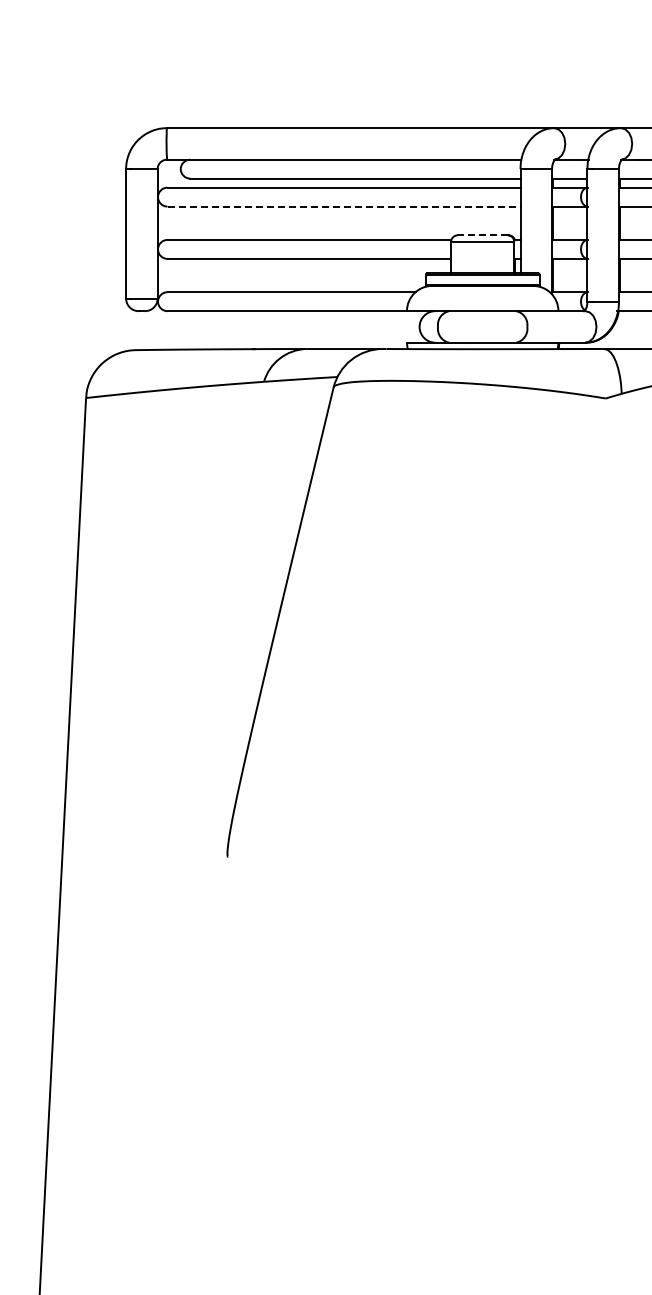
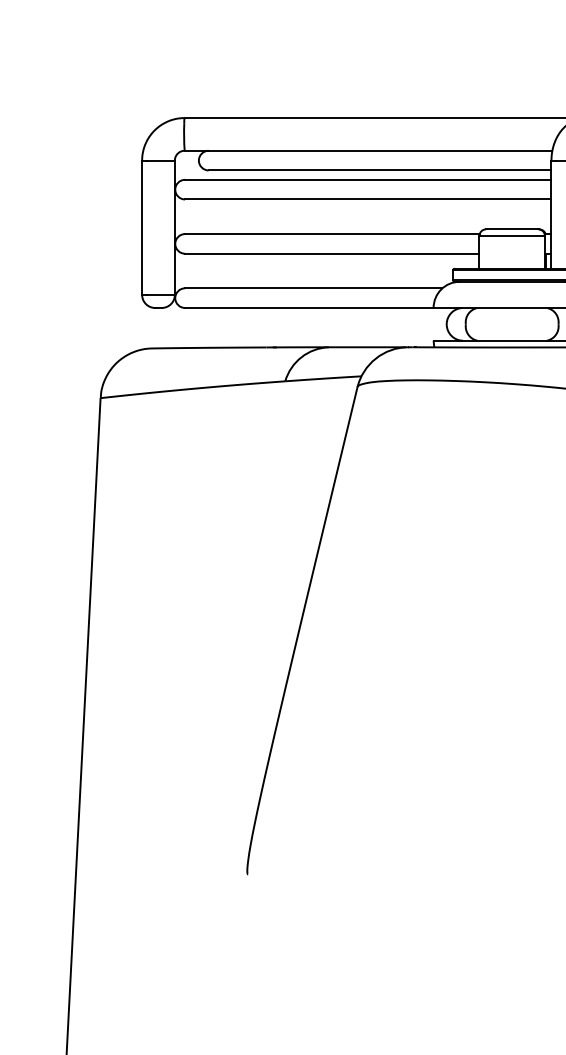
line: (344, 206) -> (368, 199), dashed -> solid
line: (483, 235) -> (513, 229), dashed -> solid

